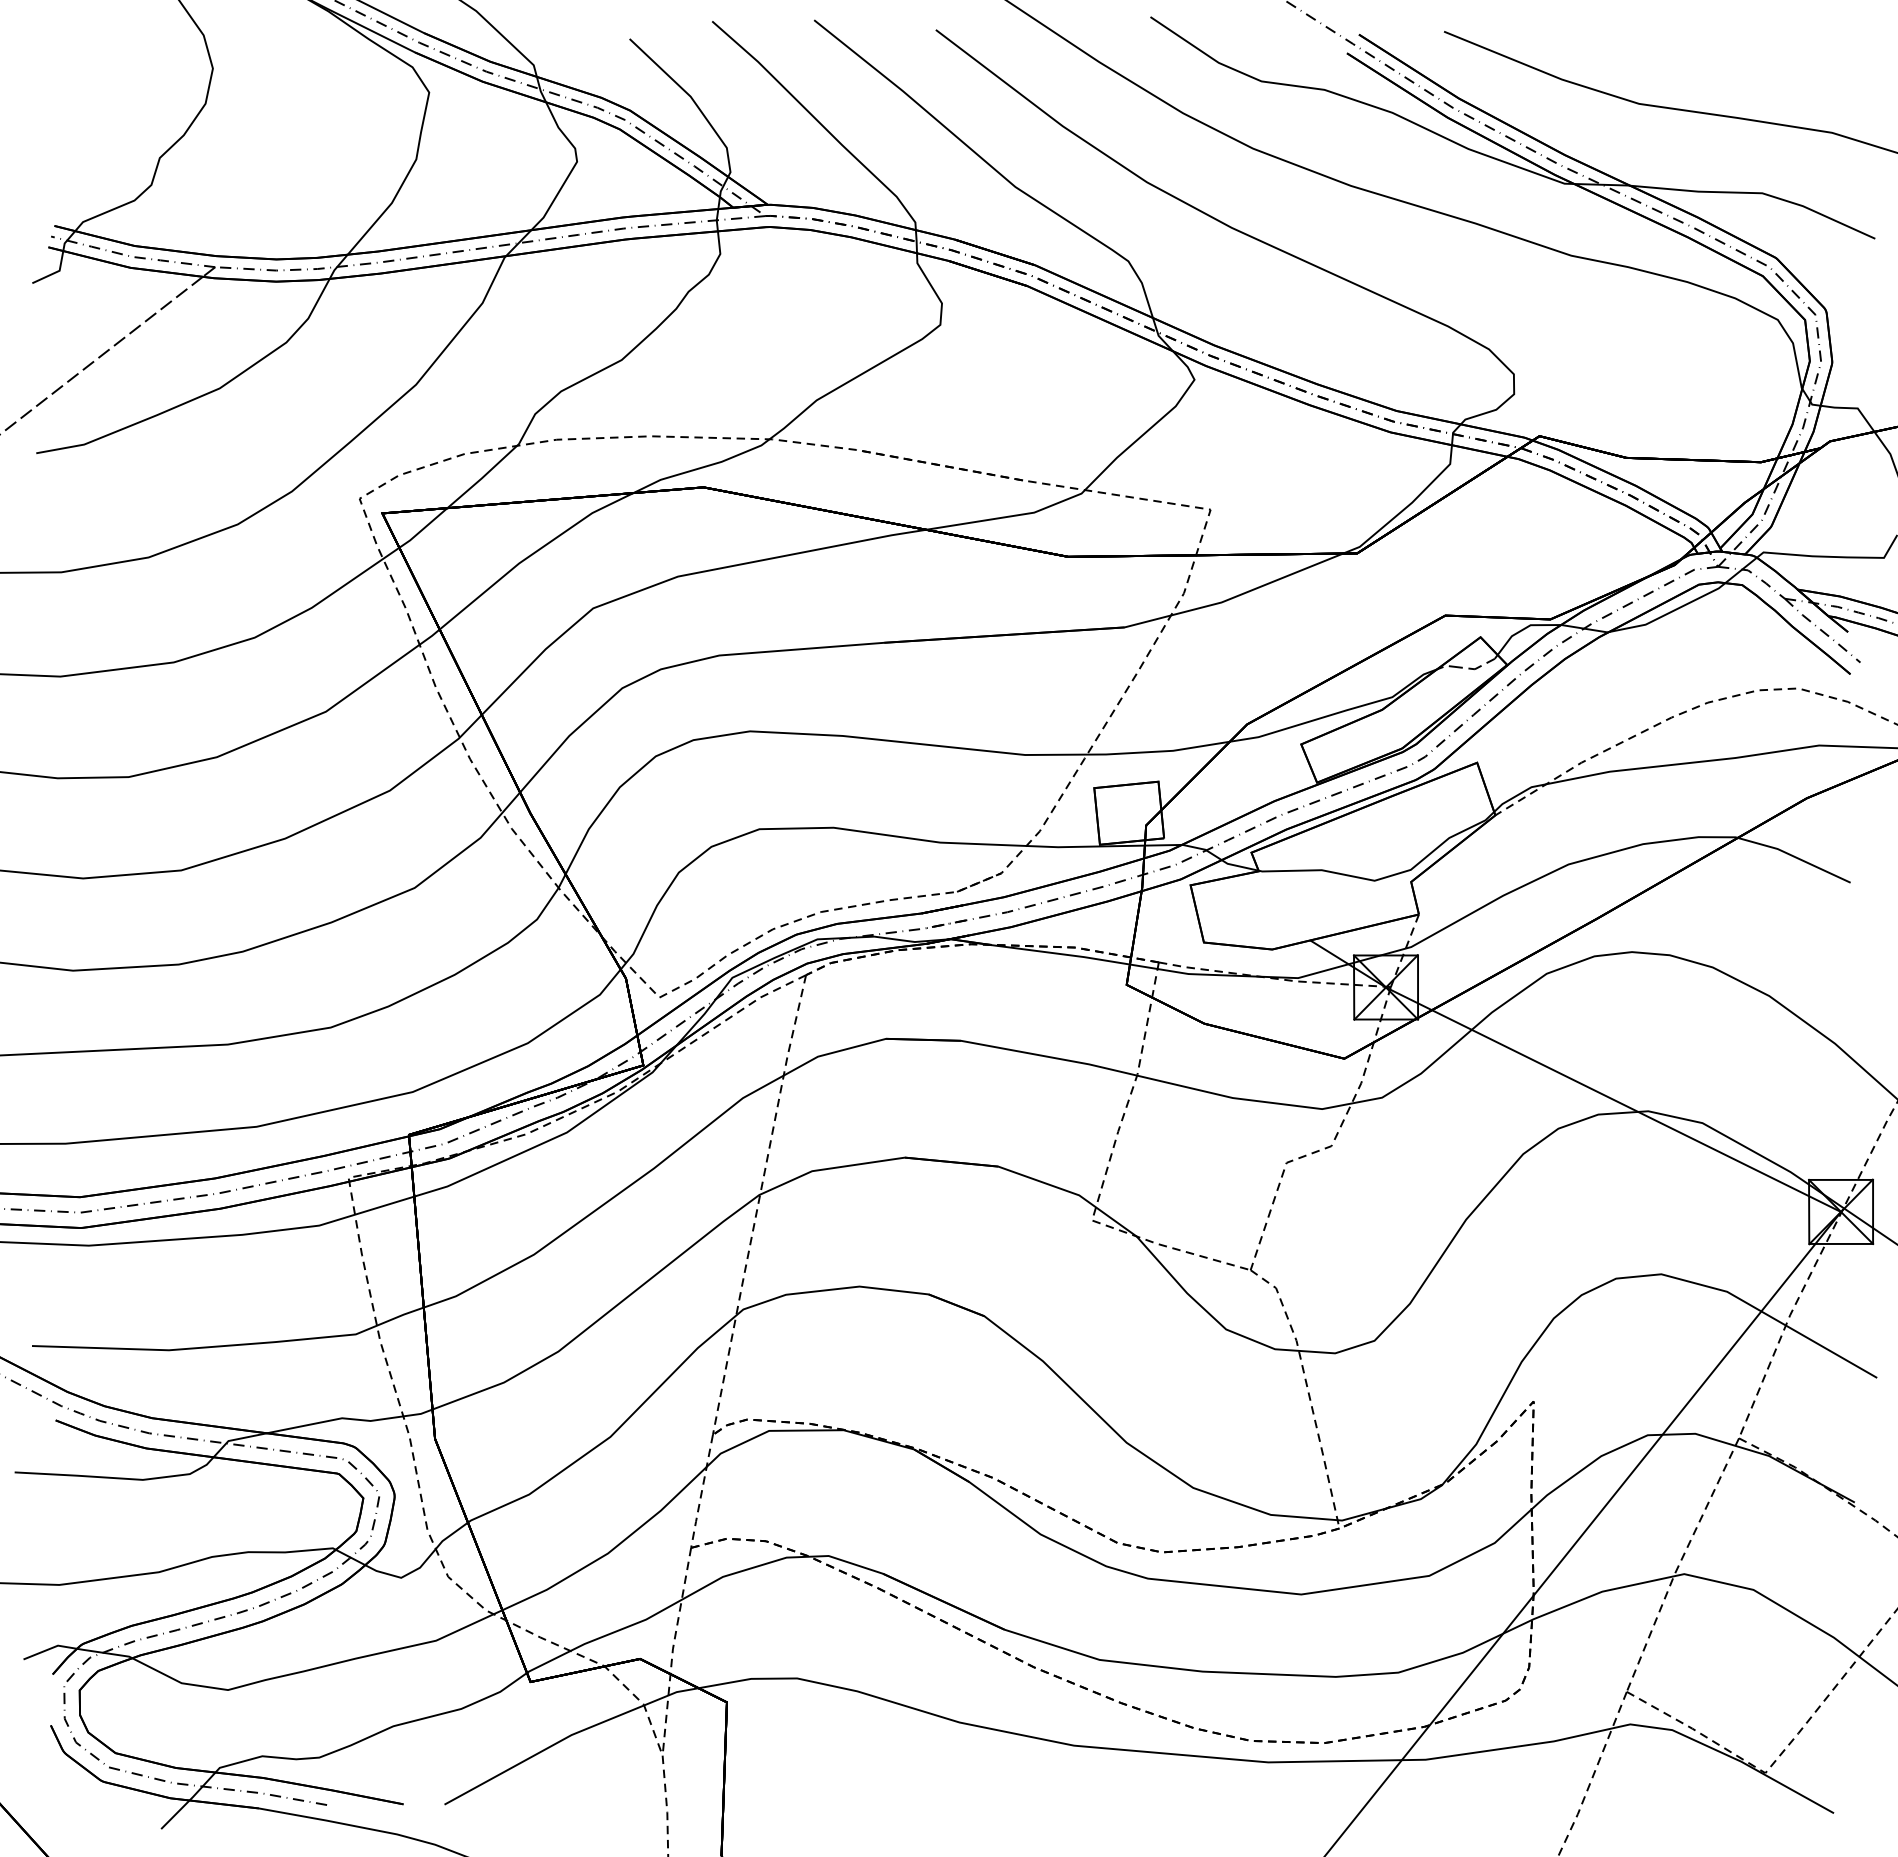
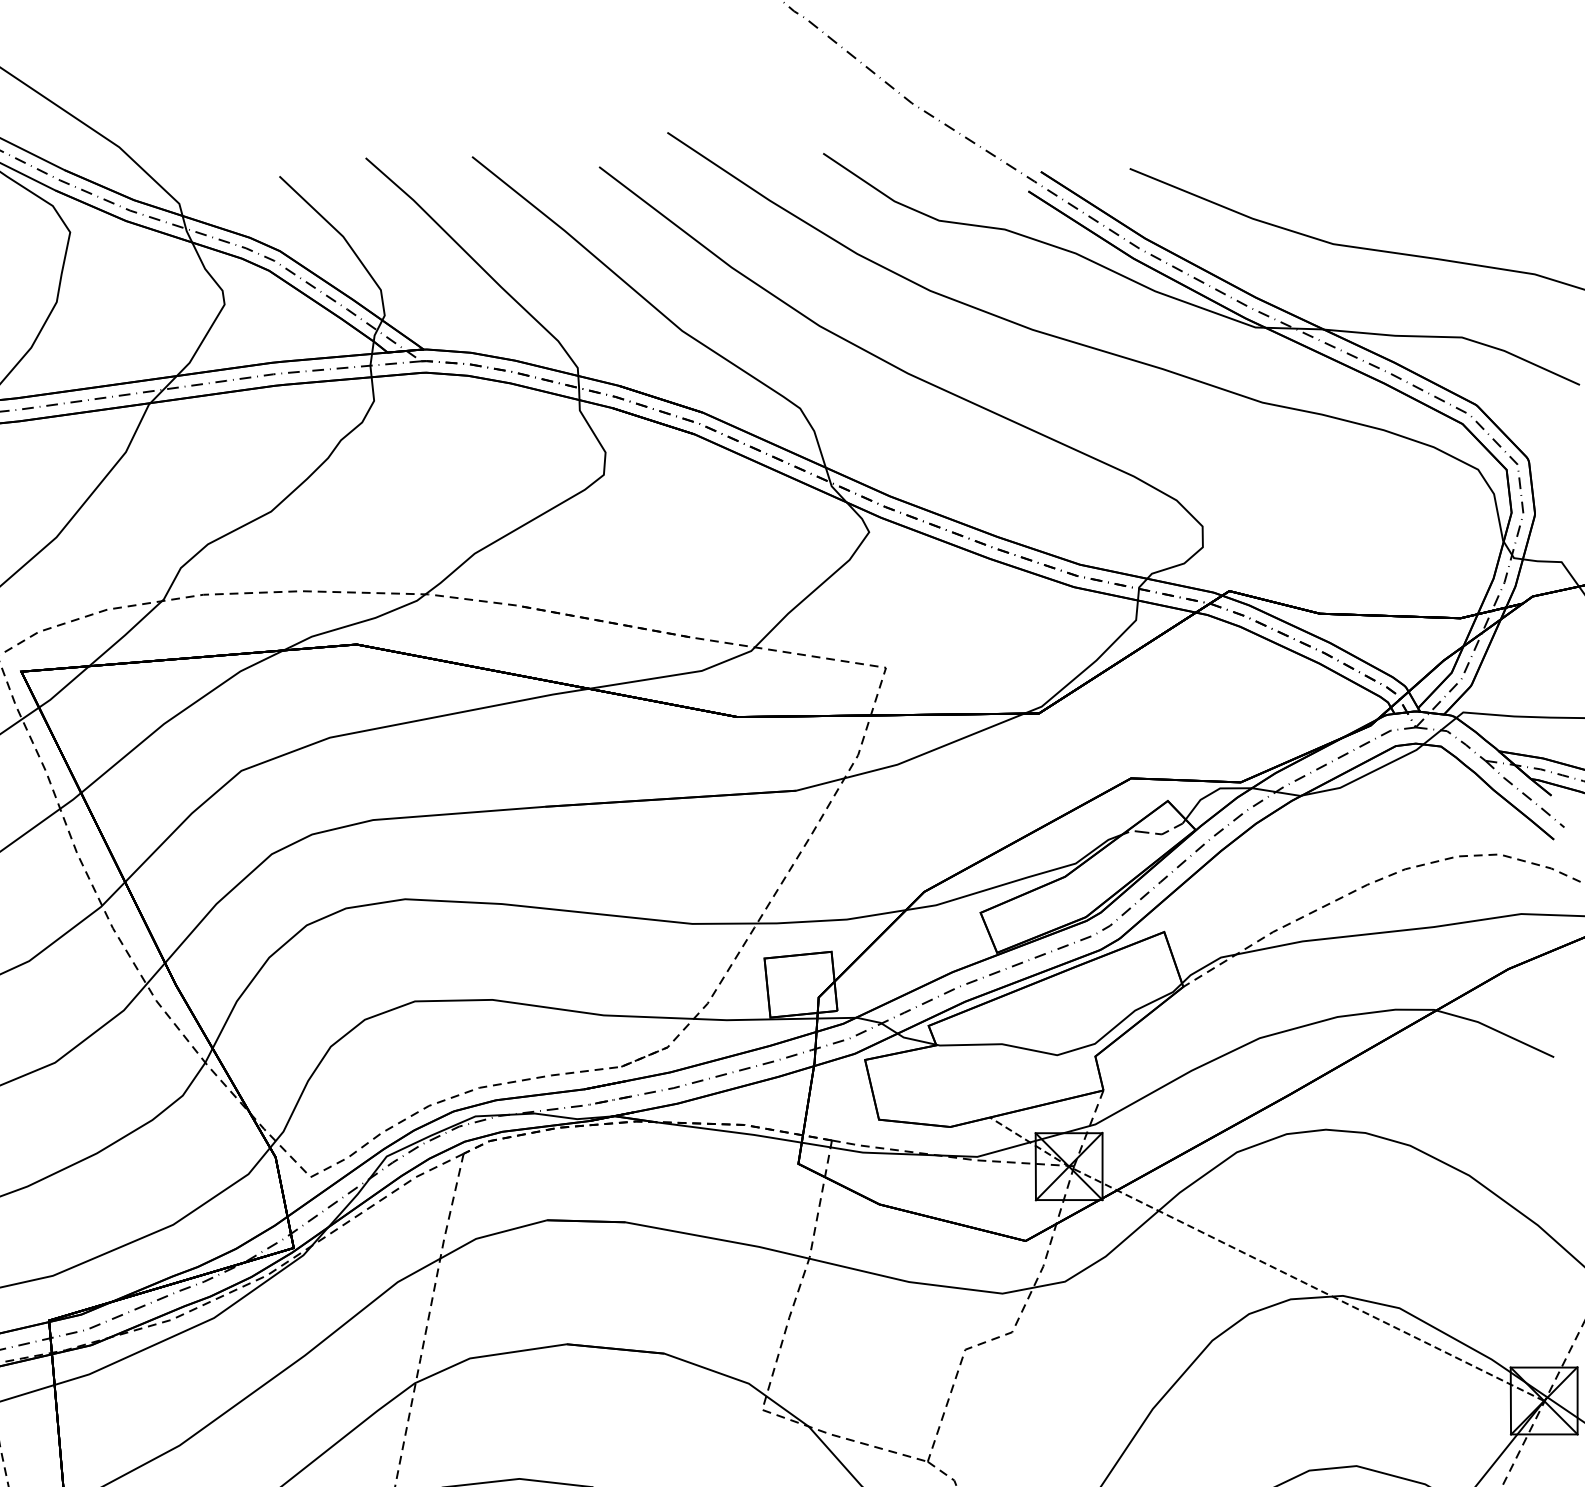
line: (1572, 1079) -> (1263, 1262), solid -> dashed

